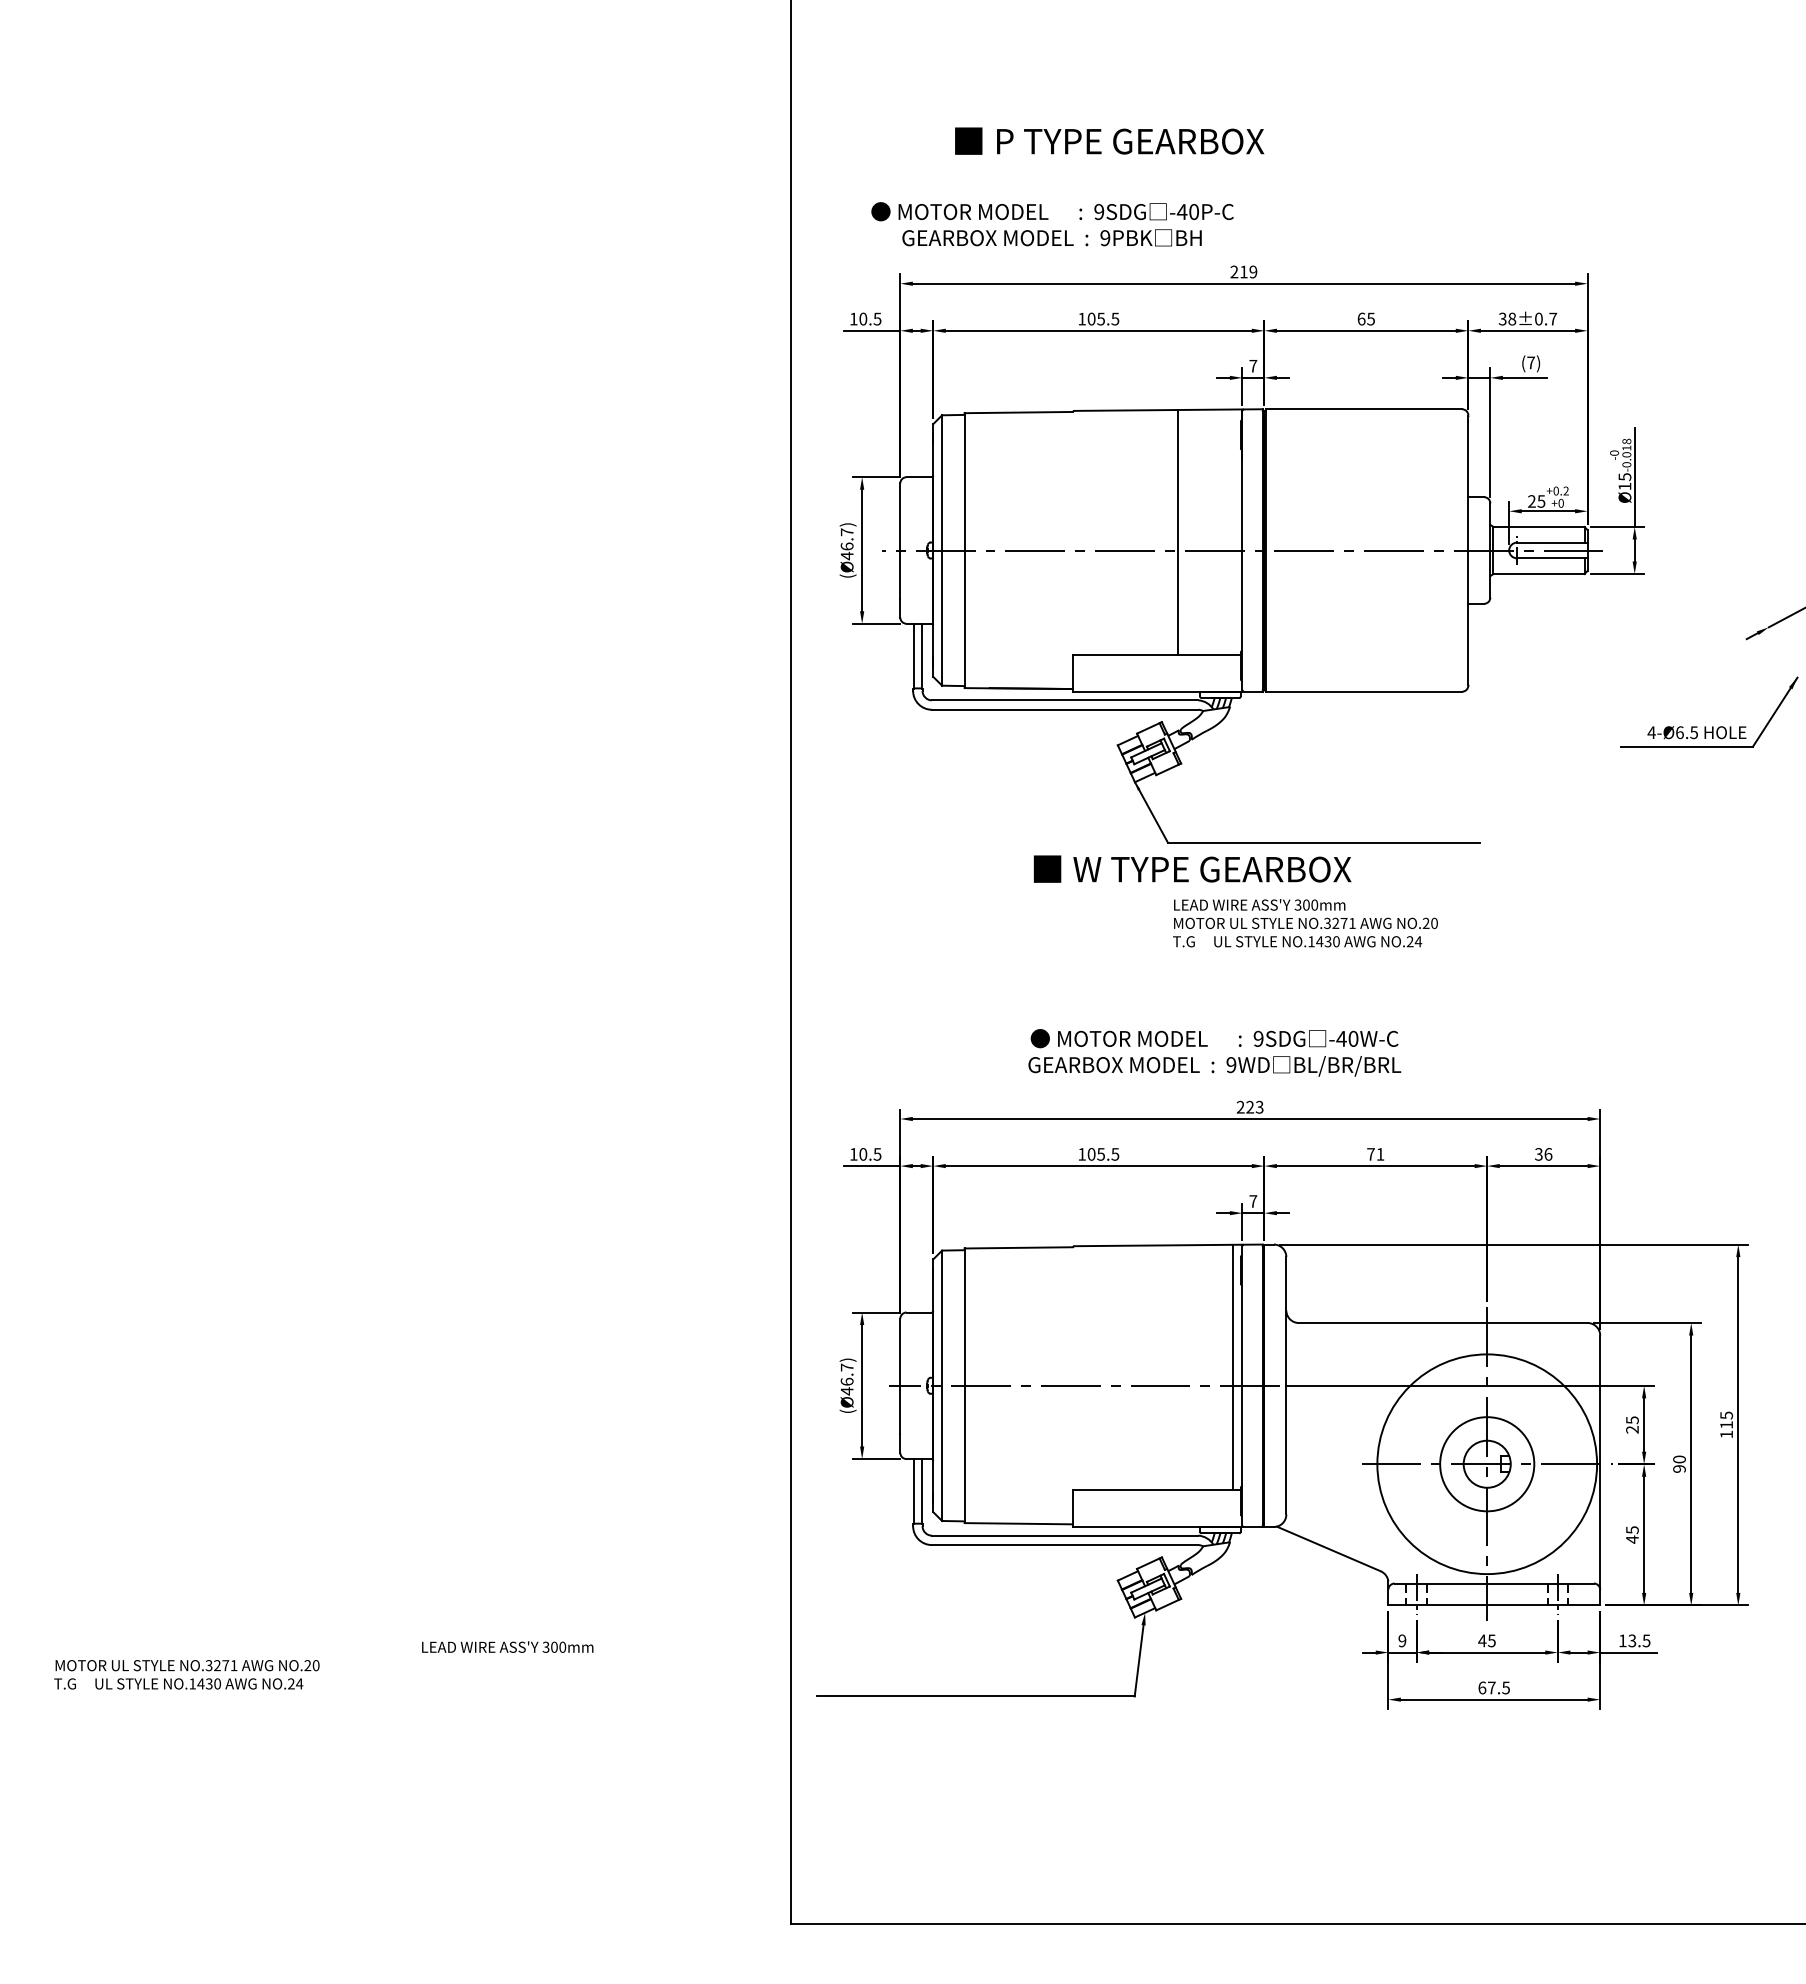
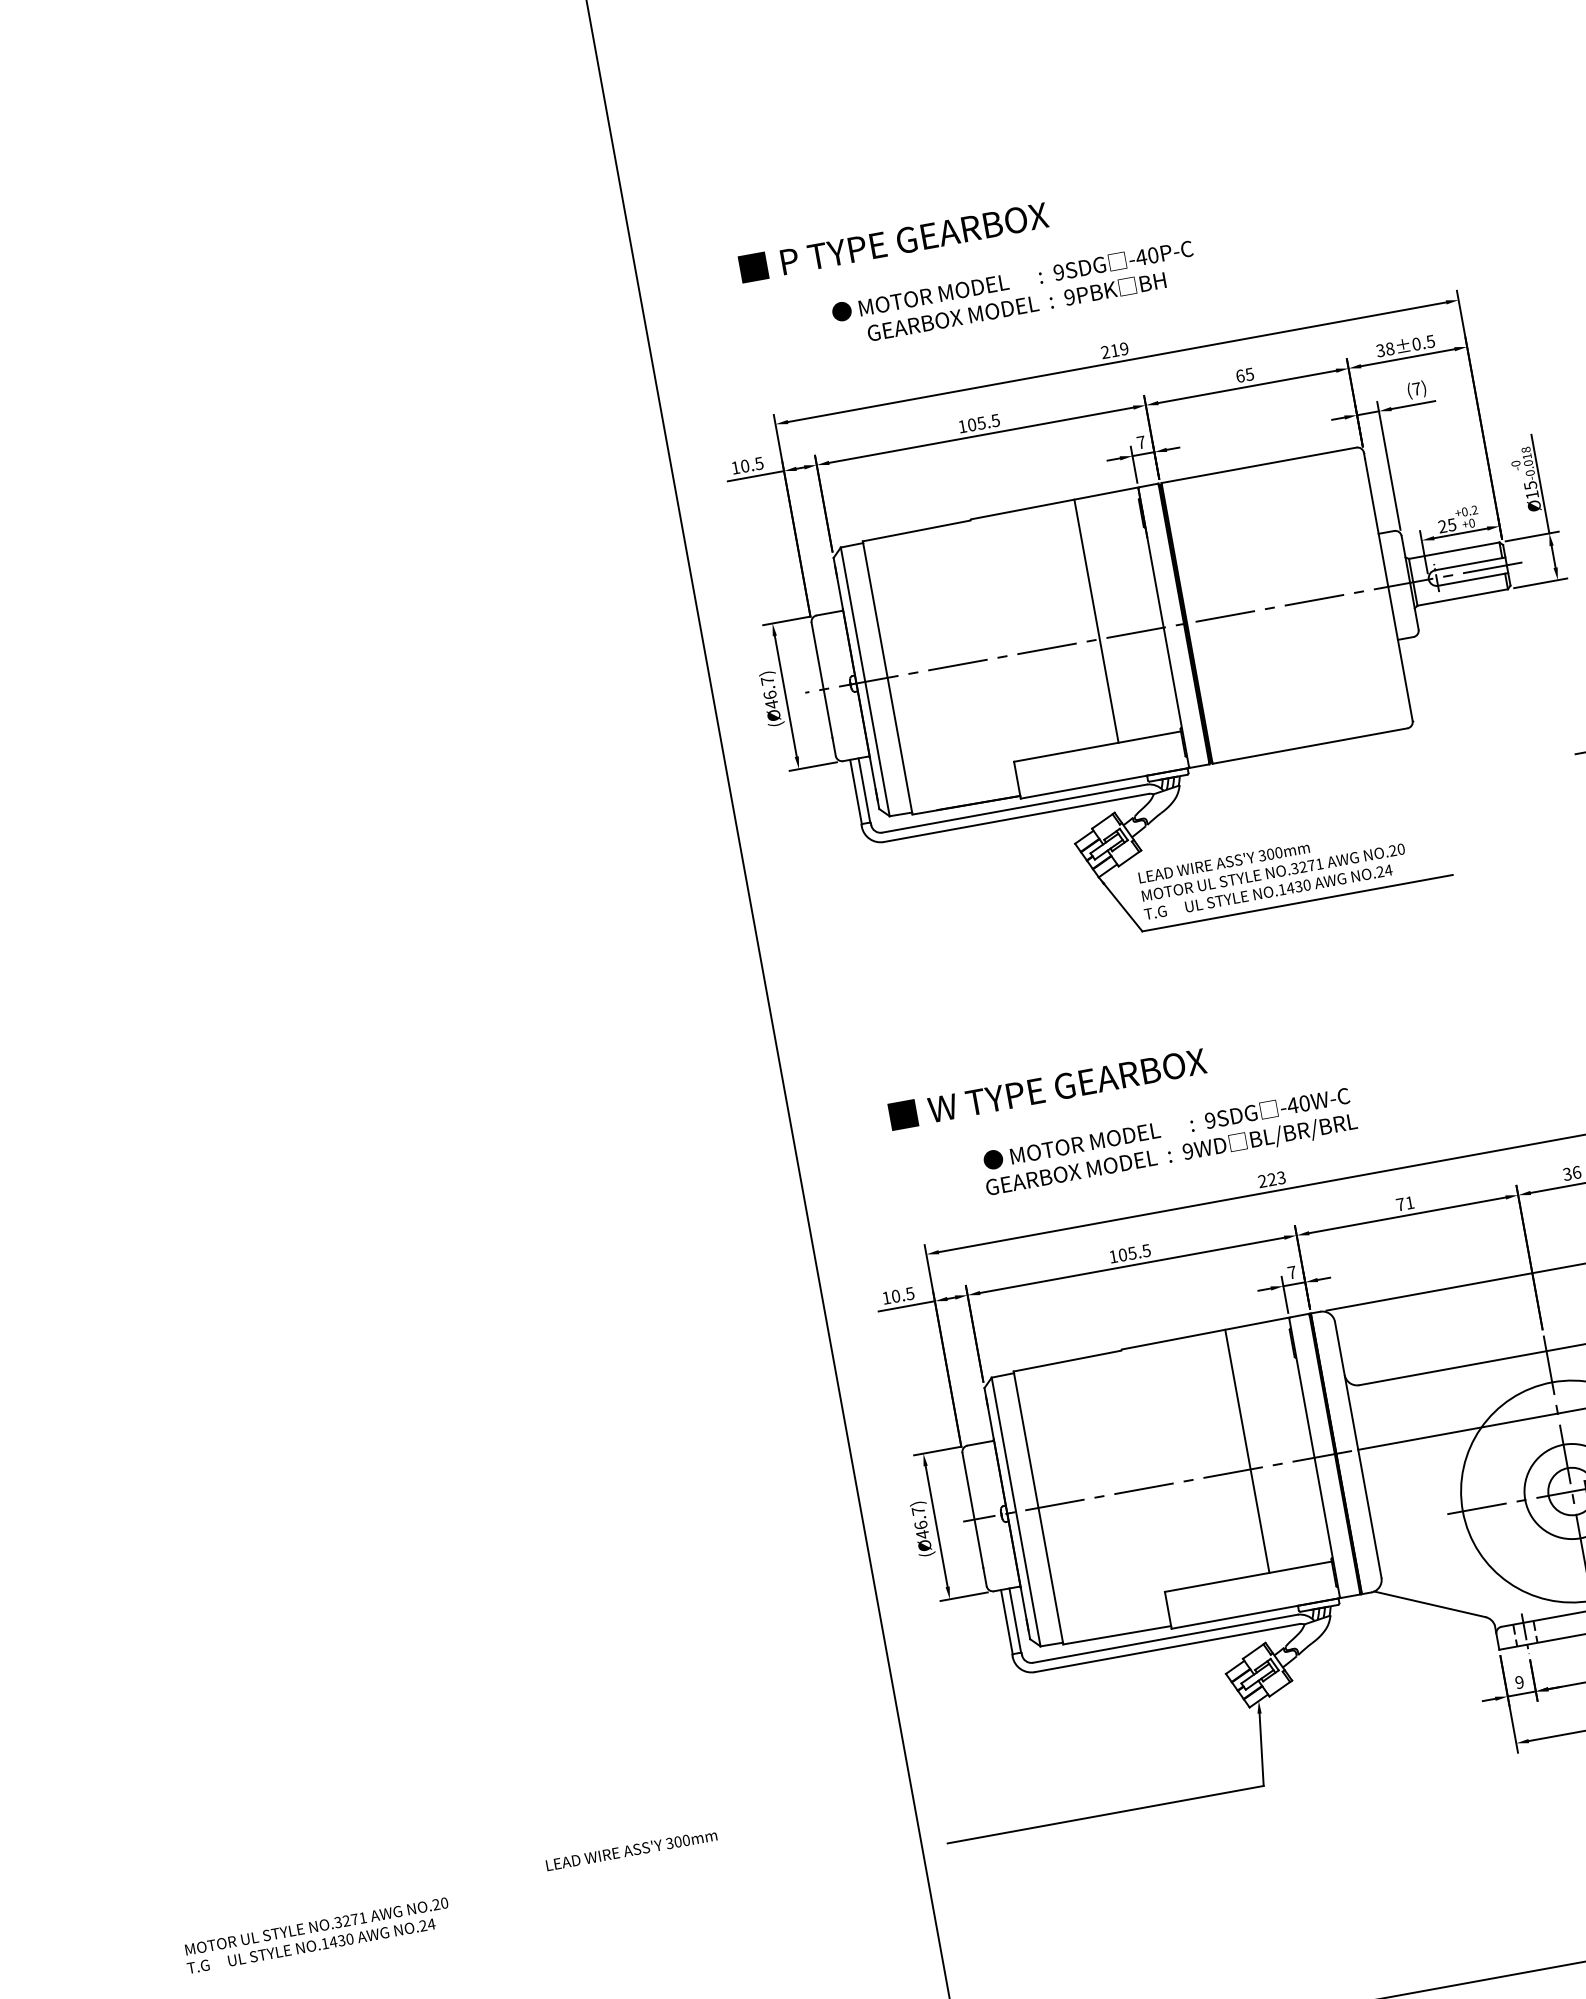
text: (1109, 140) -> (893, 241), moved
text: (1052, 224) -> (1014, 293), moved
text: (1553, 318) -> (1430, 340), 0.7 -> 0.5
text: (1192, 868) -> (1047, 1088), moved
text: (1305, 923) -> (1273, 872), moved
text: (1214, 1052) -> (1169, 1142), moved
line: (1233, 1367) -> (1247, 1451), moved

